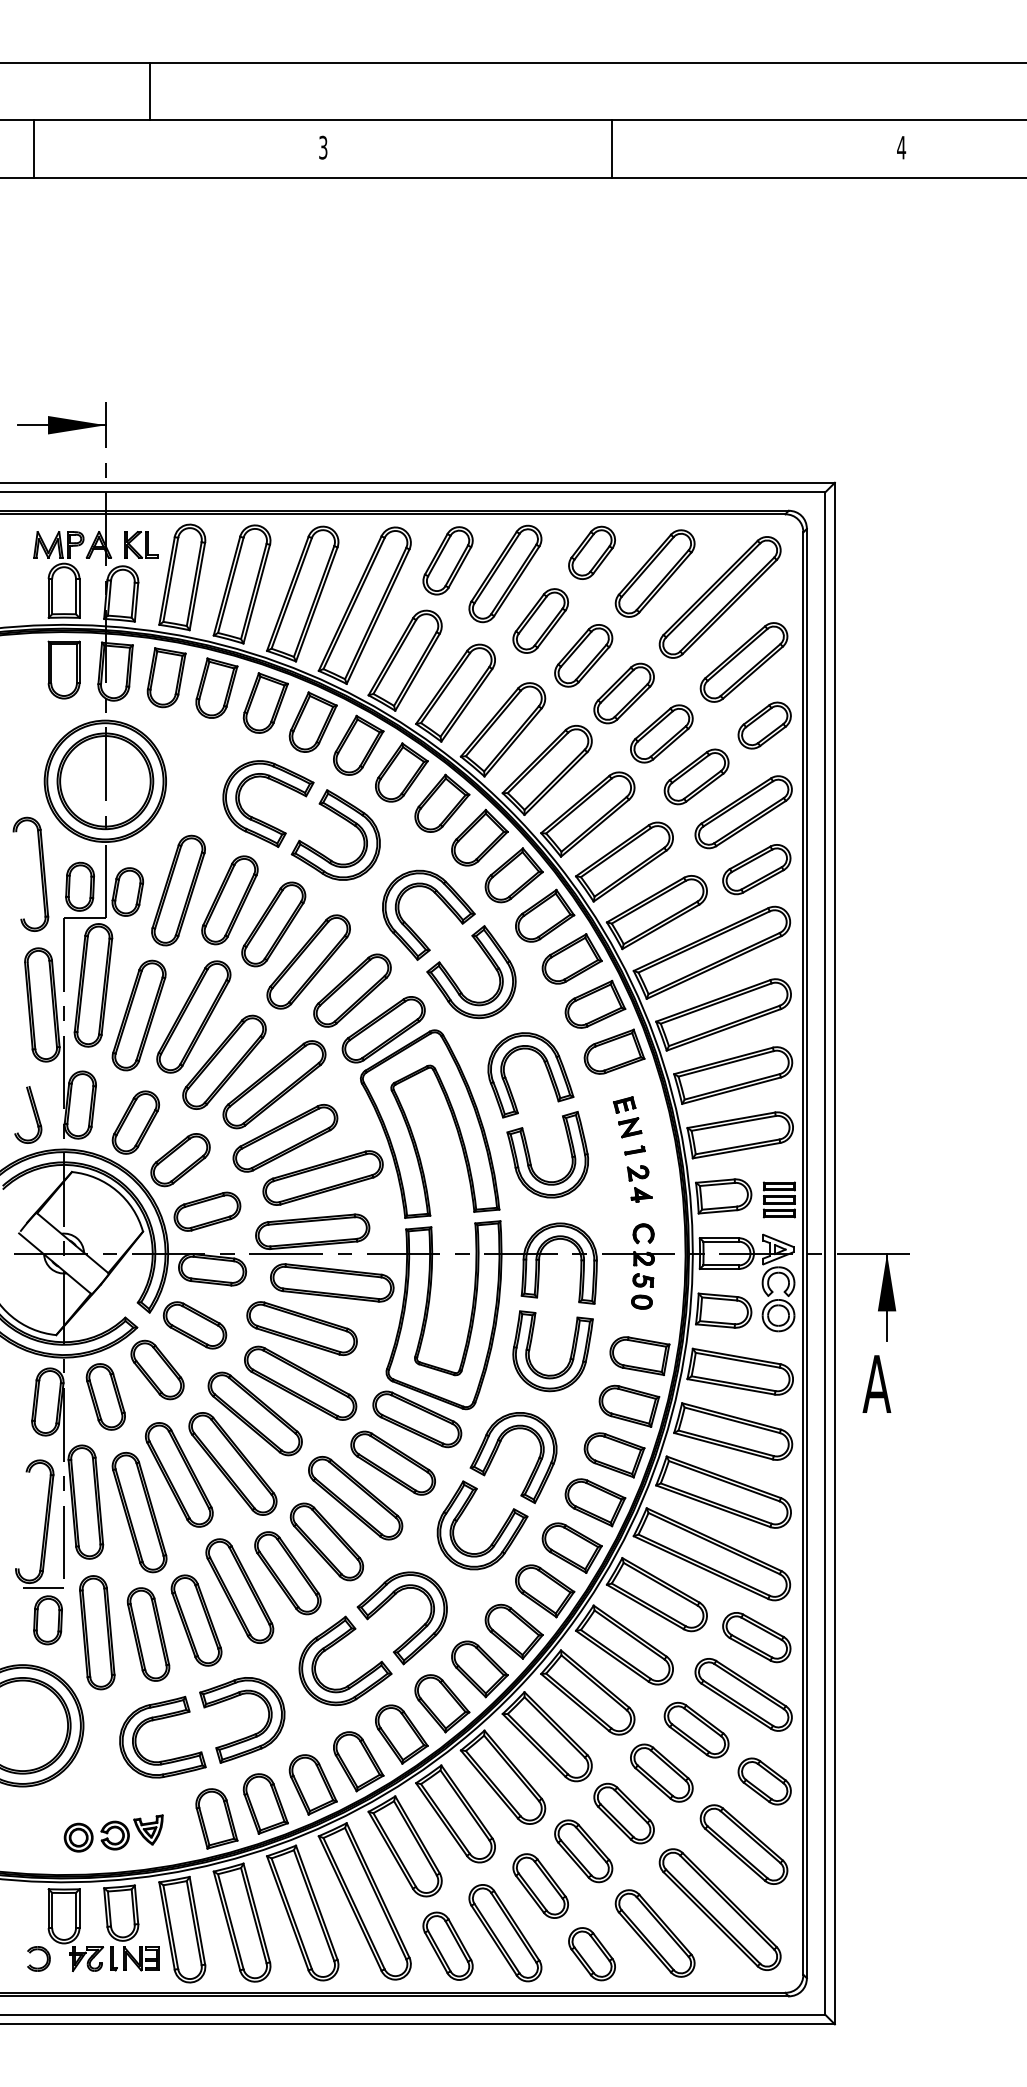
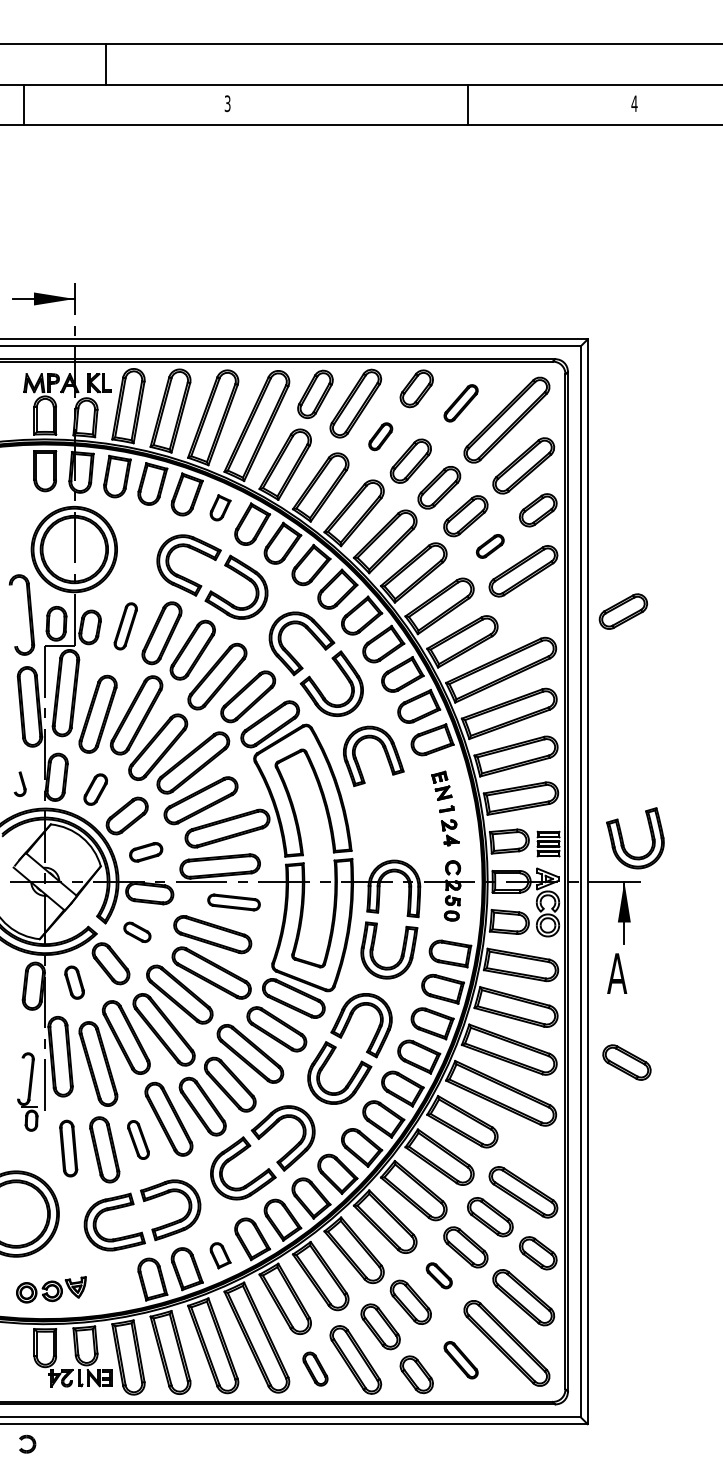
line: (612, 149) -> (468, 104), moved
part: (654, 573) -> (460, 403), size x0.6
part: (540, 620) -> (380, 436), size x0.6
part: (312, 721) -> (220, 507), size x0.6
part: (696, 776) -> (490, 546), size x0.6
part: (756, 869) -> (623, 611), moved
part: (178, 890) -> (125, 626), size x0.6
part: (28, 1114) -> (20, 783), size x0.6
part: (135, 1122) -> (95, 789), size x0.7
part: (530, 1157) -> (623, 840), moved
part: (207, 1211) -> (146, 852), size x0.7
part: (332, 1282) -> (234, 902), size x0.6
part: (194, 1325) -> (137, 932), size x0.6
part: (105, 1396) -> (74, 982), size x0.7
part: (39, 1552) -> (27, 1092), size x0.6
part: (196, 1620) -> (138, 1139), size x0.6
part: (97, 1632) -> (68, 1148), size x0.7
part: (756, 1637) -> (626, 1062), moved
part: (312, 1784) -> (220, 1255), size x0.6
part: (623, 1813) -> (438, 1275), size x0.6
part: (113, 1833) -> (51, 1289), moved
part: (654, 1933) -> (460, 1360), size x0.6
part: (447, 1945) -> (315, 1368), size x0.7
part: (38, 1950) -> (27, 1438), moved

